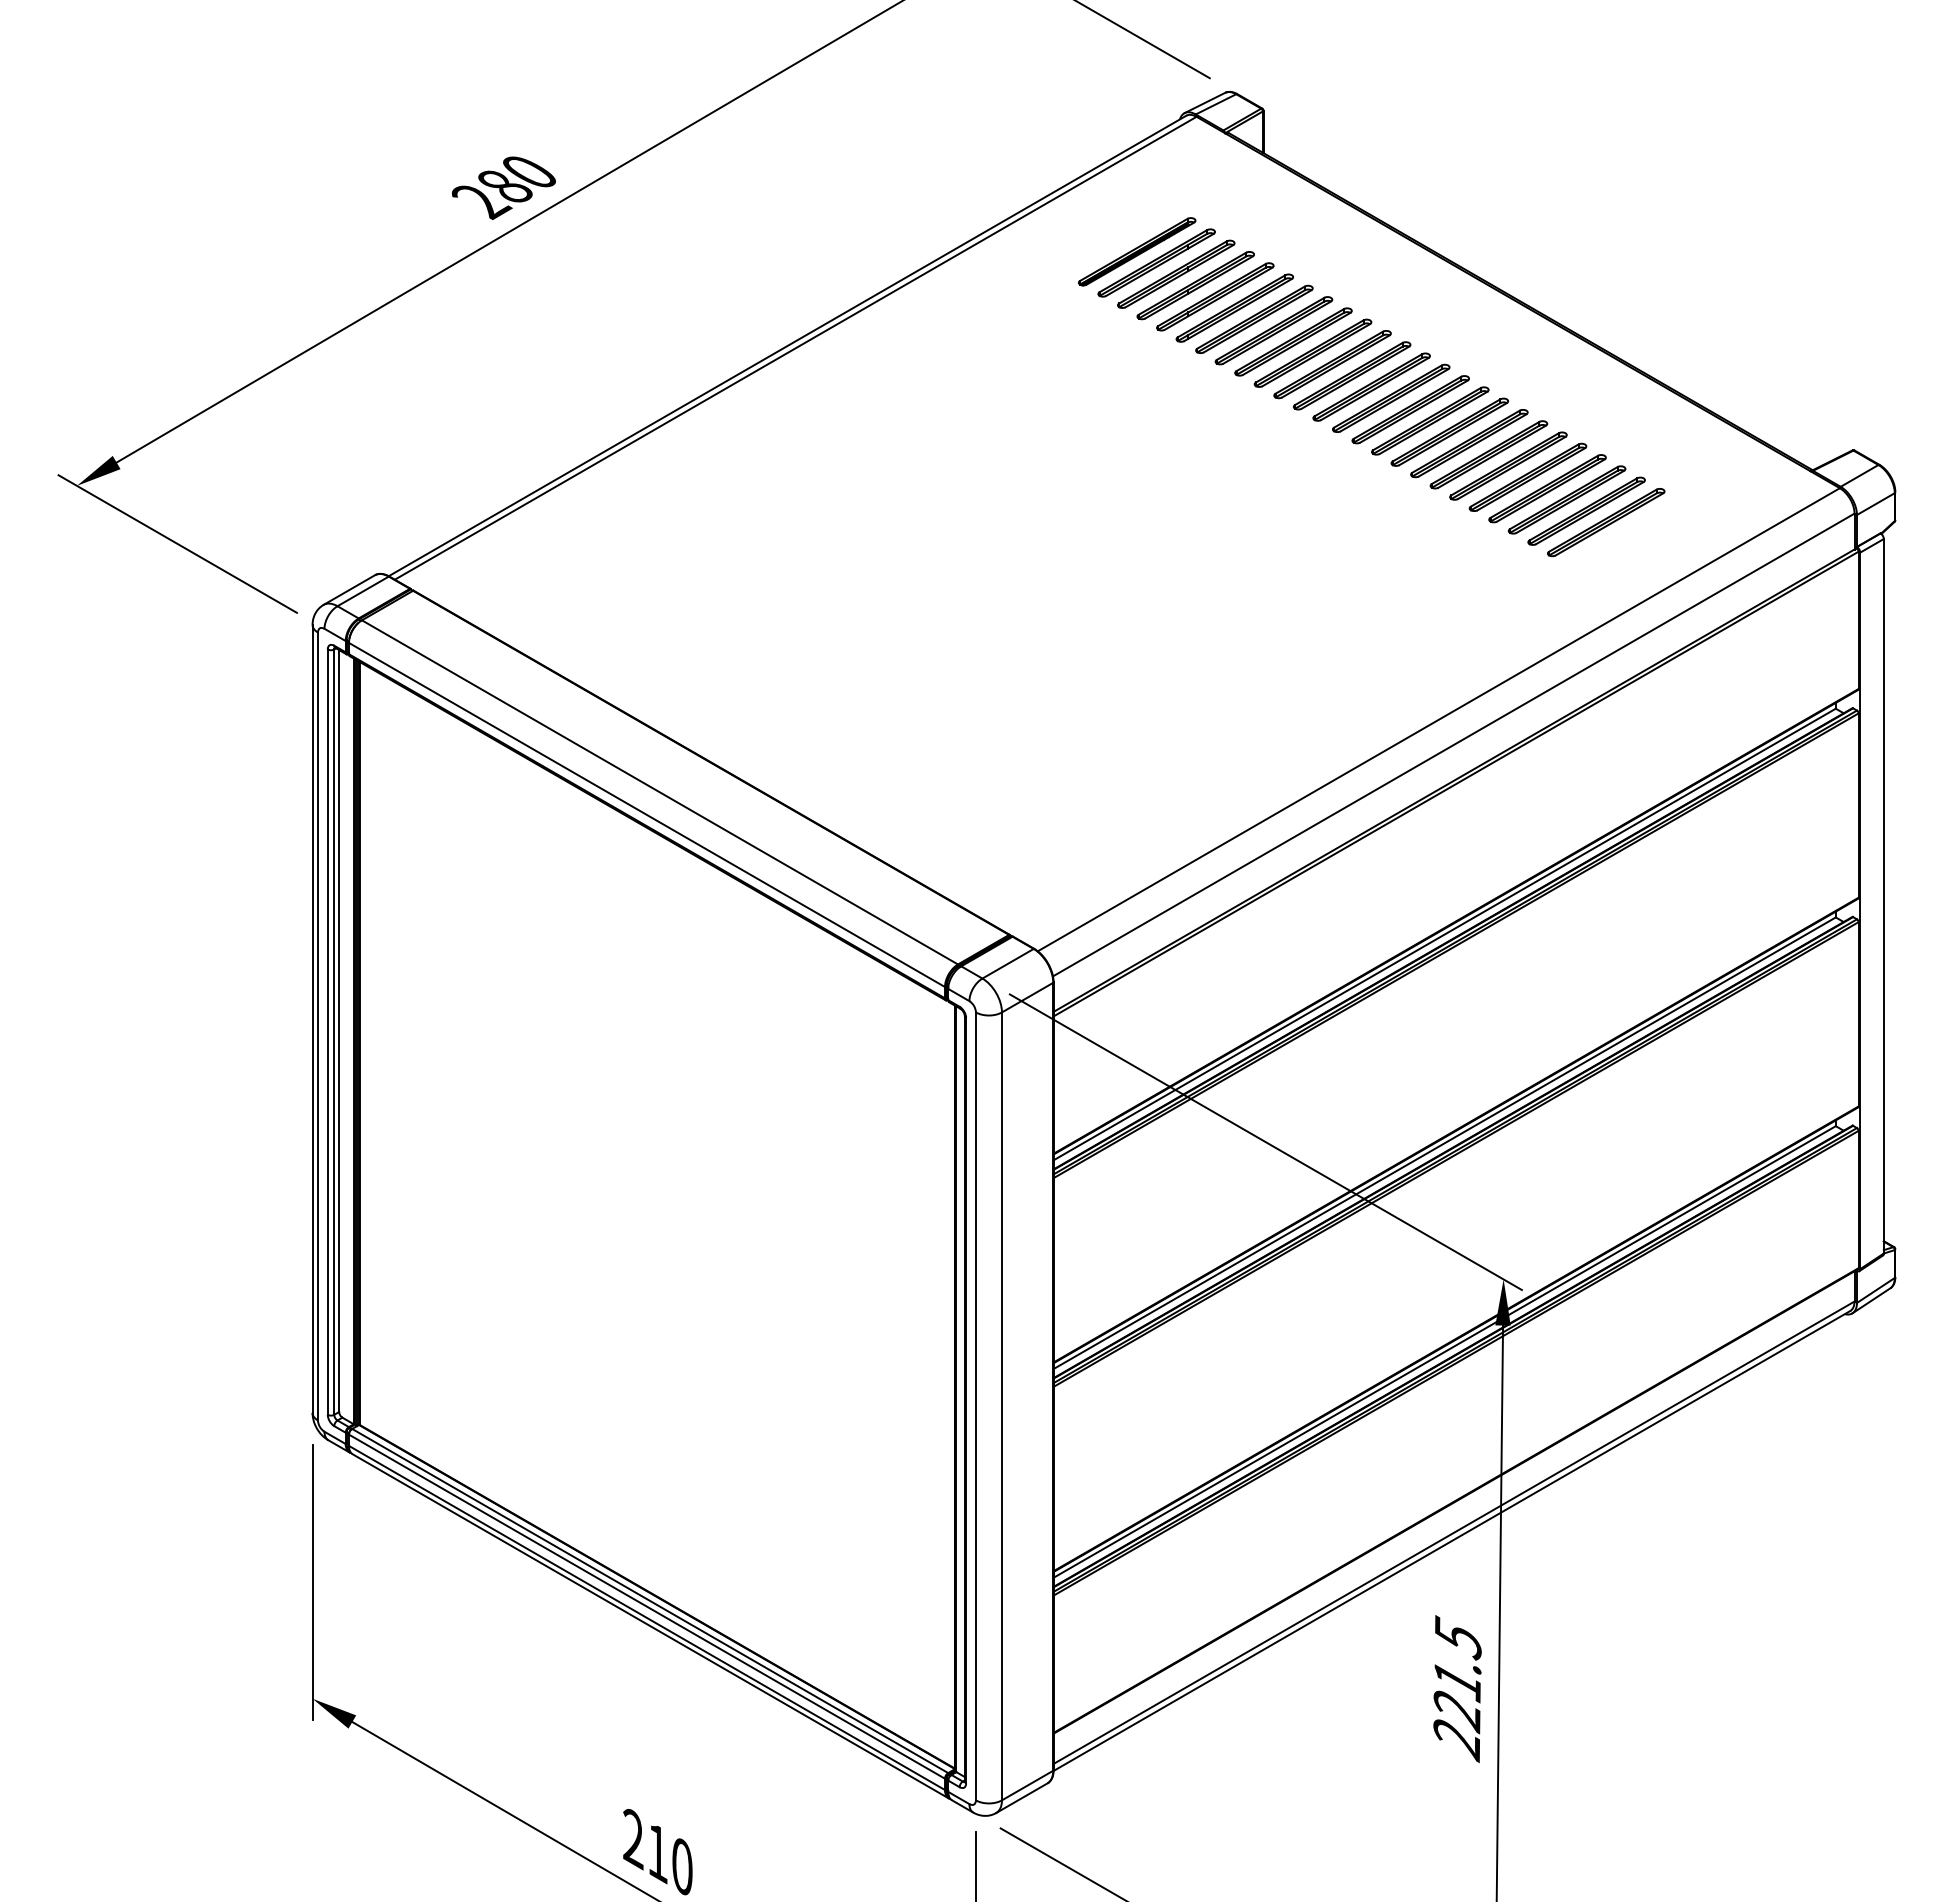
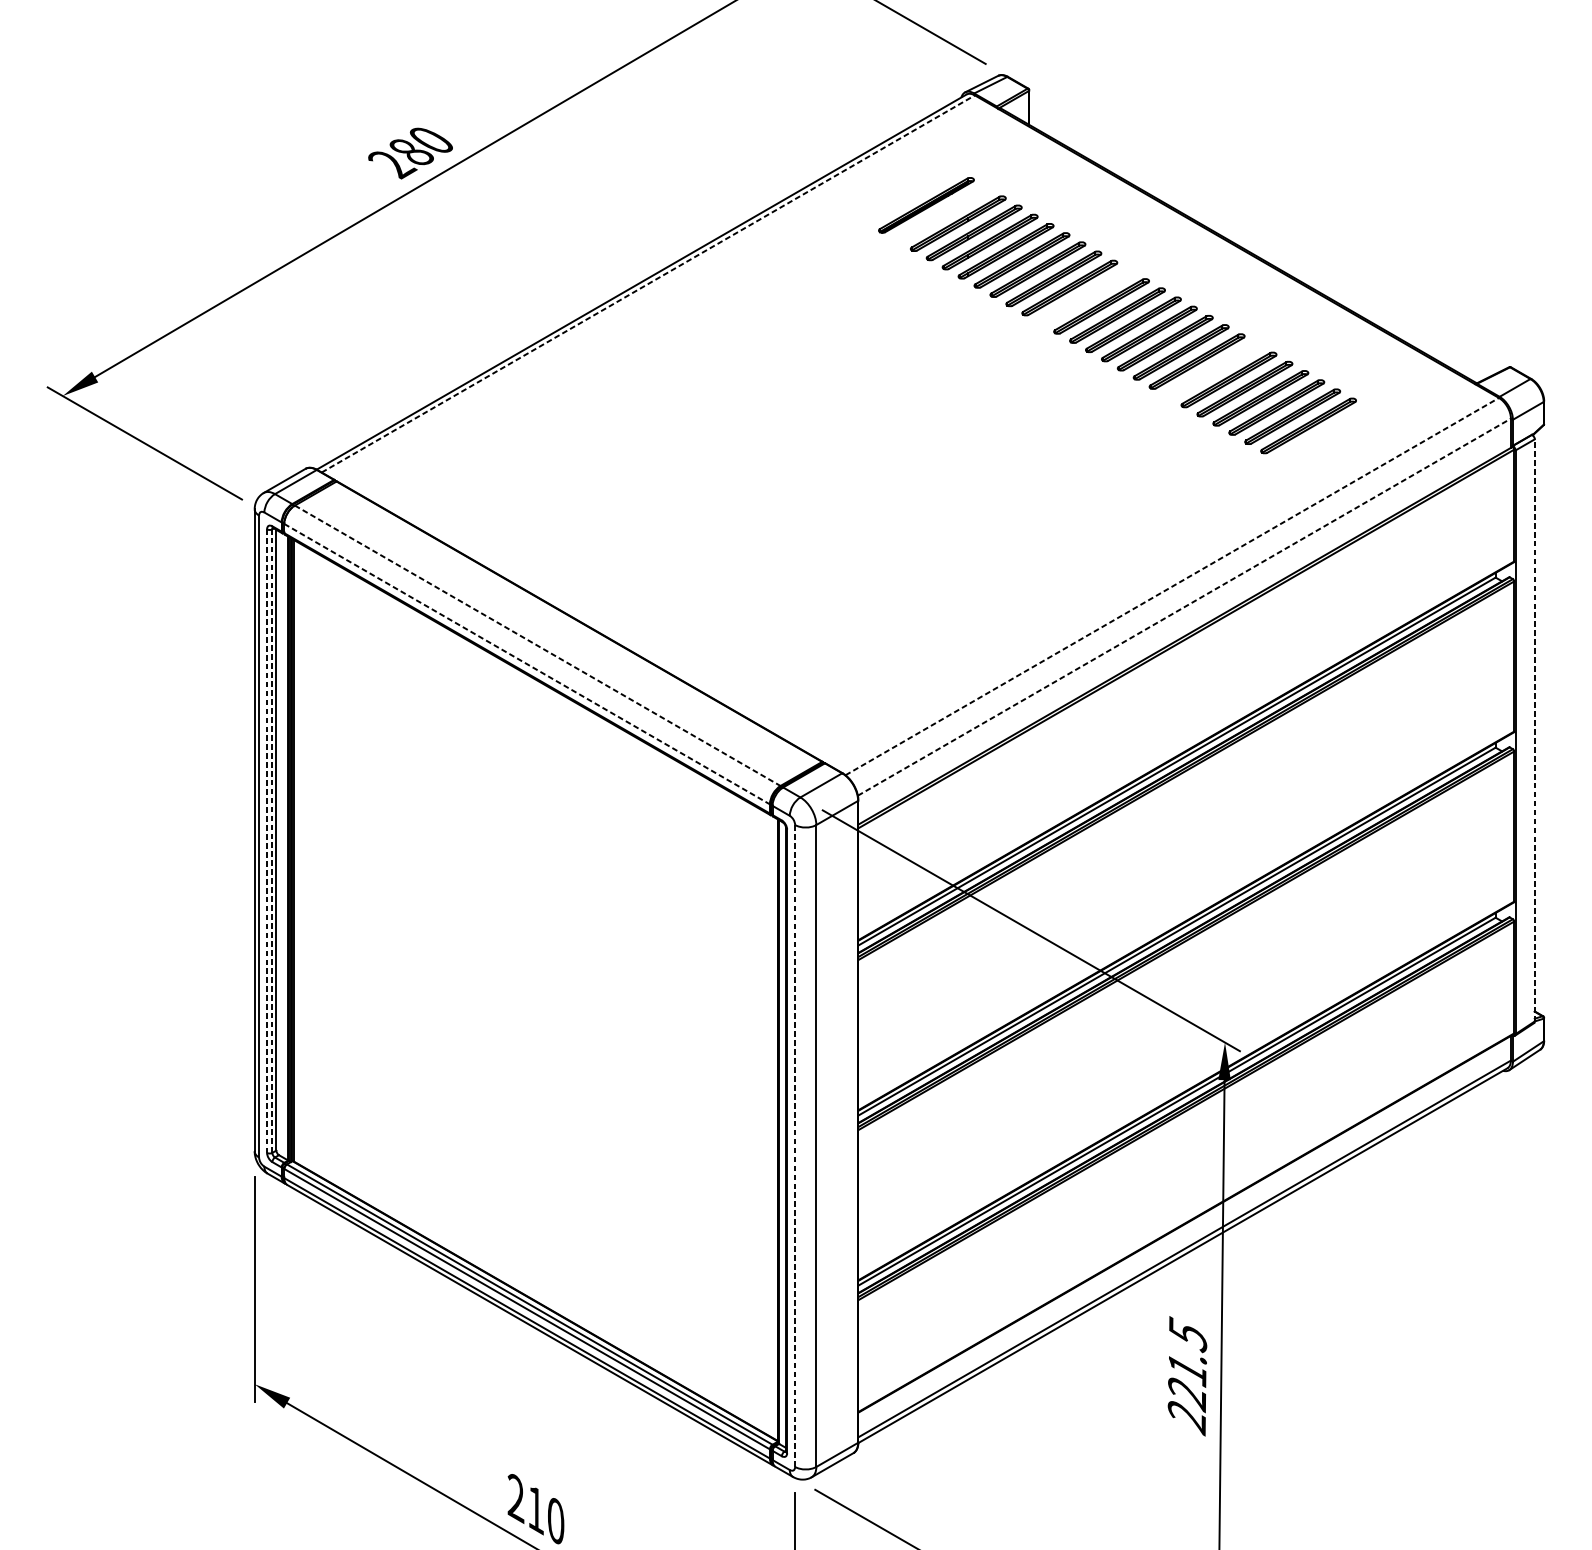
part: (1156, 262) -> (942, 214), removed
line: (795, 348) -> (648, 284), solid -> dashed
part: (1332, 364) -> (1085, 297), removed
part: (1488, 454) -> (1212, 370), removed
line: (1439, 719) -> (1172, 586), solid -> dashed
line: (1453, 744) -> (1184, 606), solid -> dashed
line: (660, 792) -> (538, 645), solid -> dashed
line: (647, 815) -> (527, 664), solid -> dashed
line: (1883, 895) -> (1534, 729), solid -> dashed
line: (327, 1032) -> (266, 841), solid -> dashed
line: (334, 1032) -> (272, 841), solid -> dashed
line: (975, 1406) -> (794, 1146), solid -> dashed

